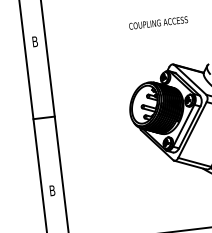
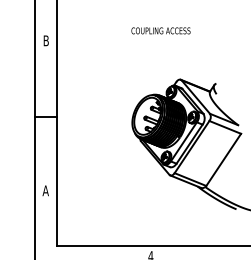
text: (158, 22) -> (160, 30), moved
text: (52, 190) -> (45, 190), B -> A

